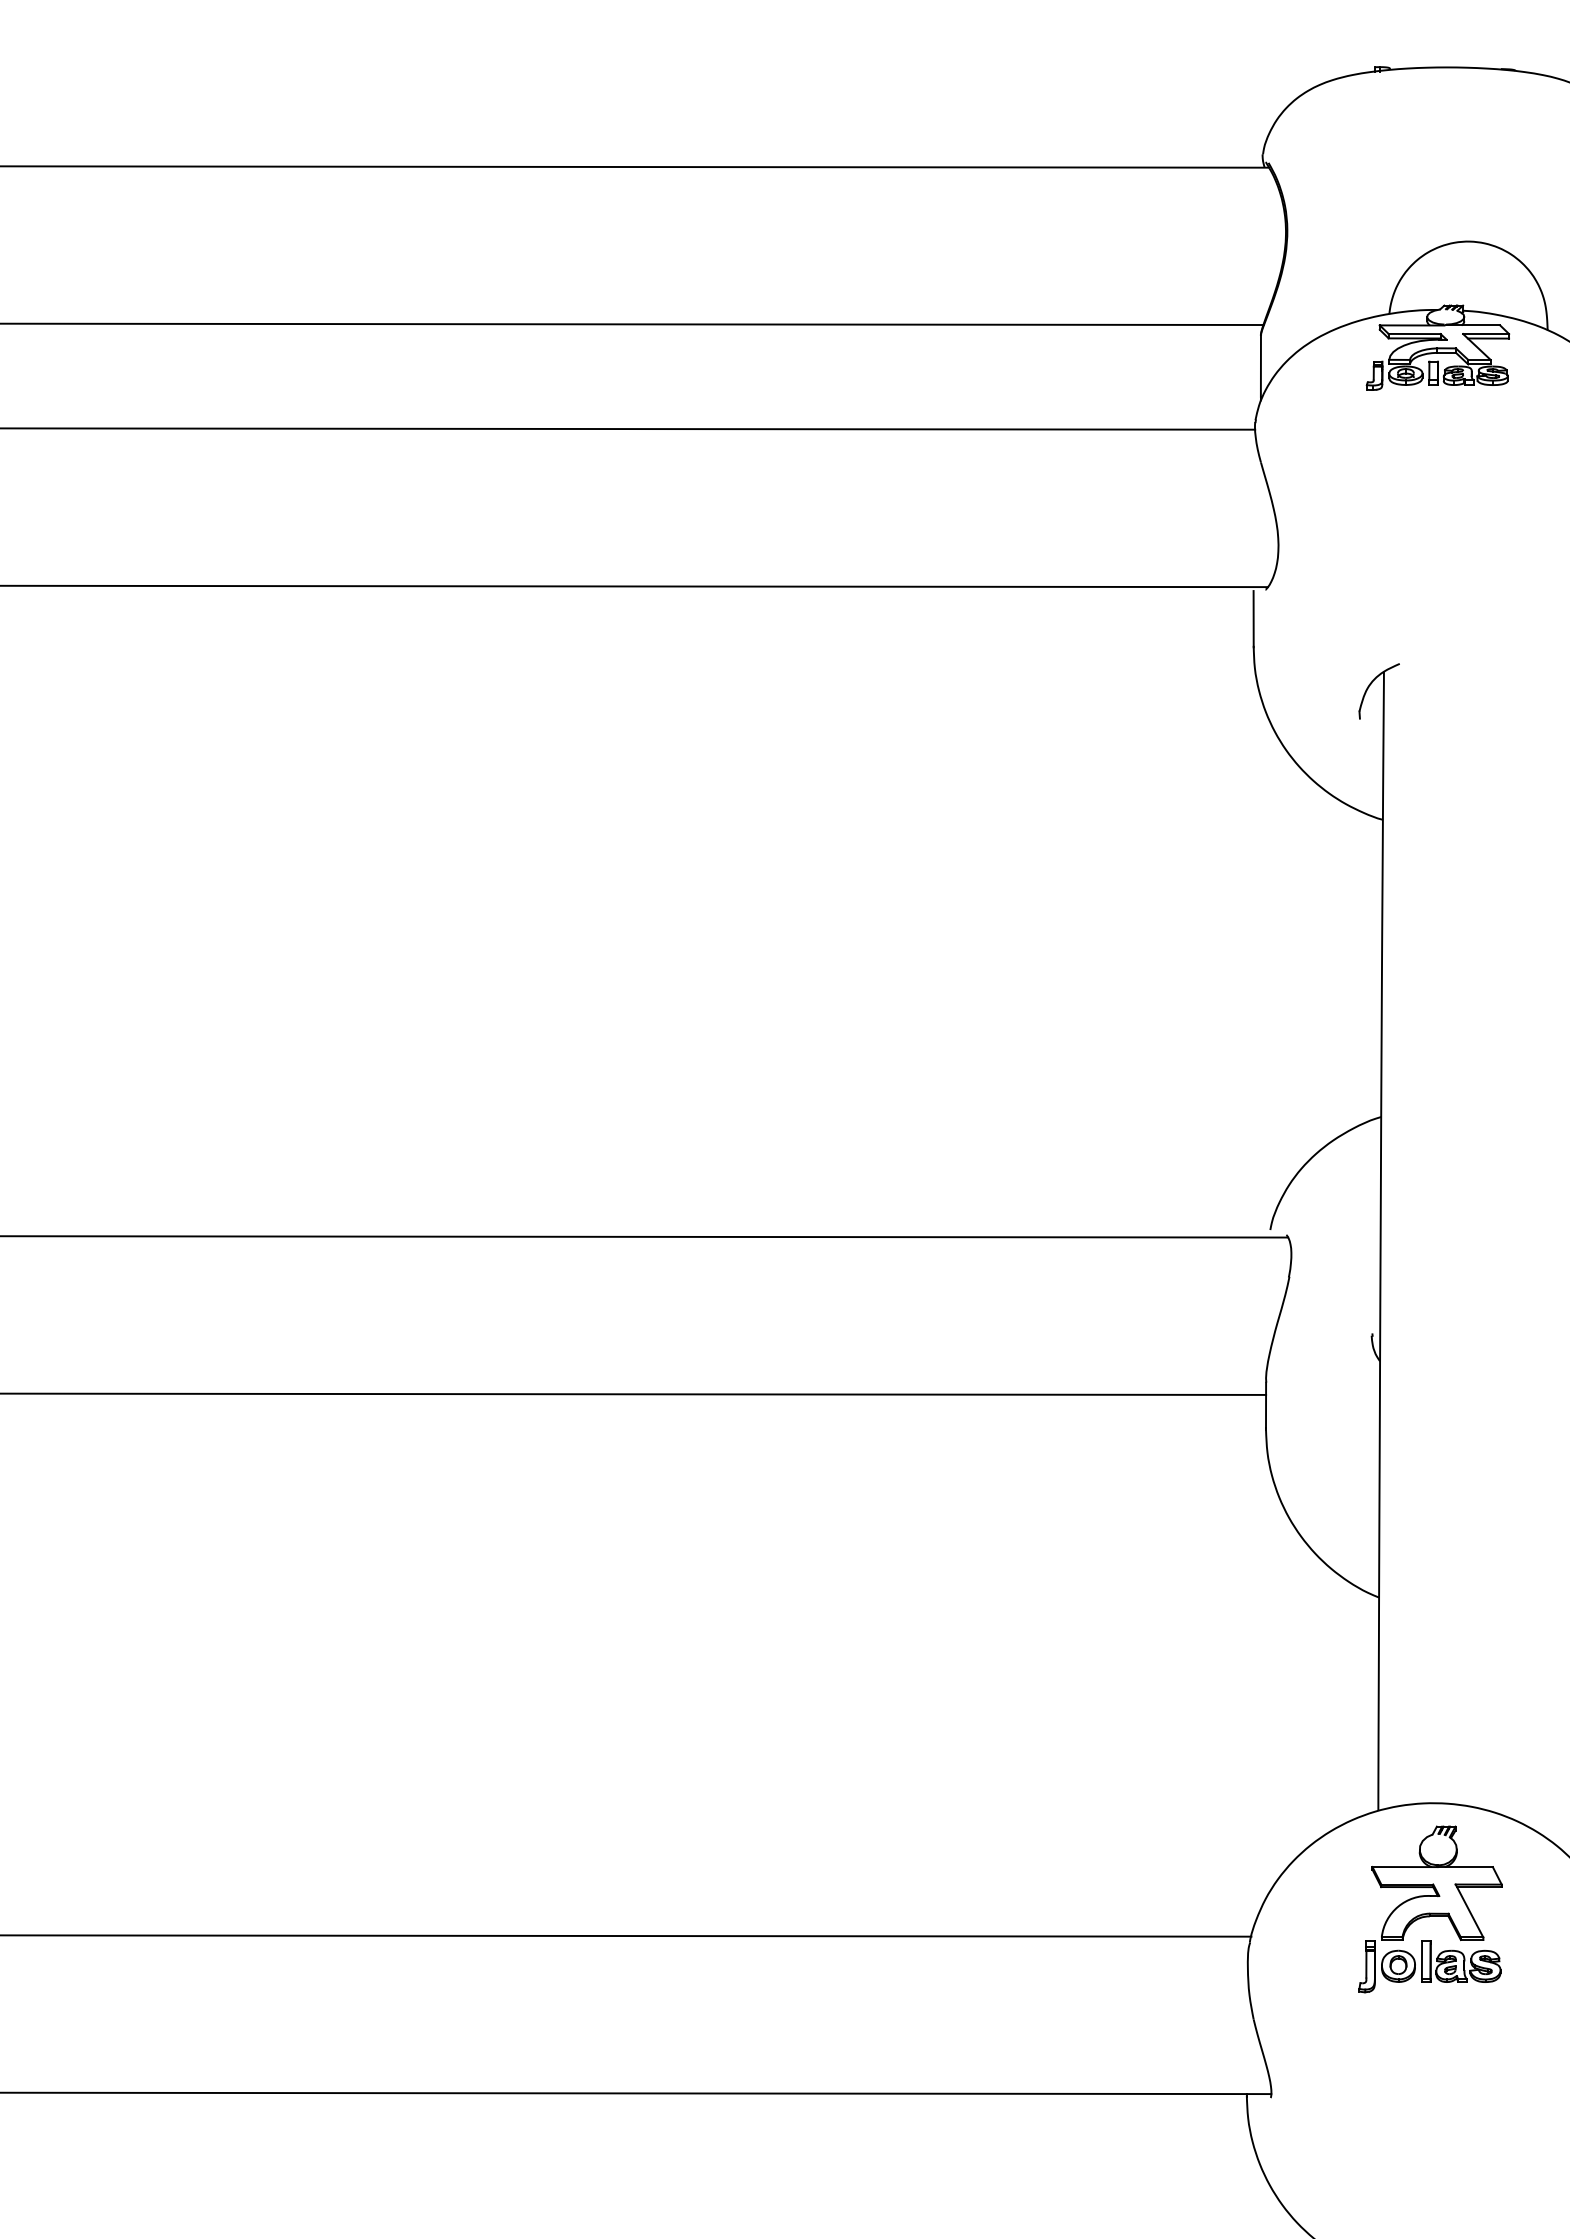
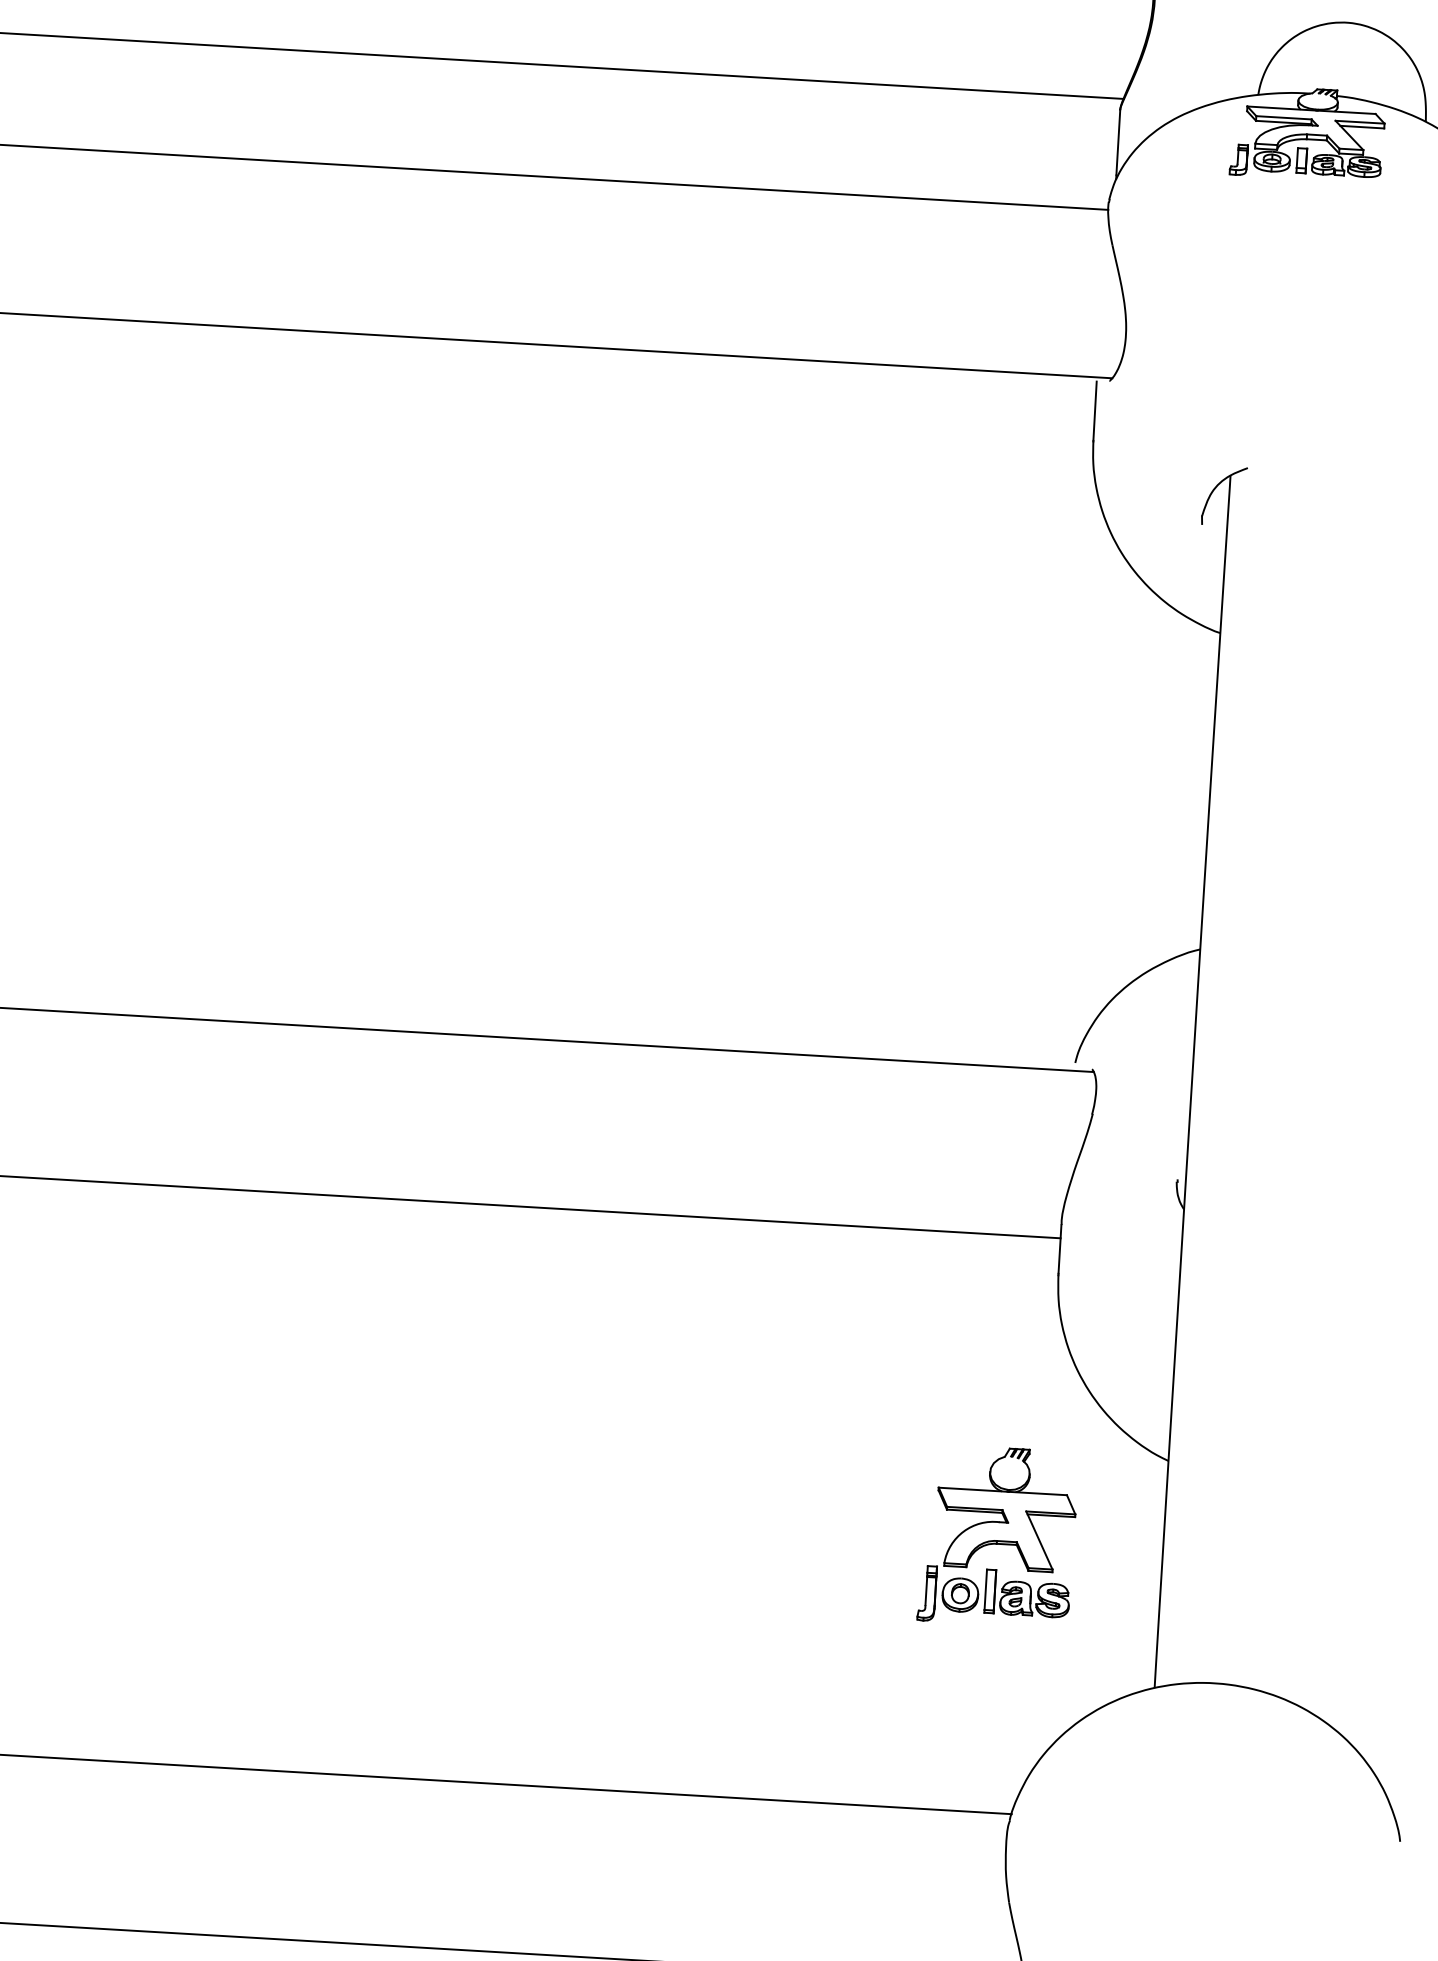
part: (1430, 1909) -> (997, 1536), moved

